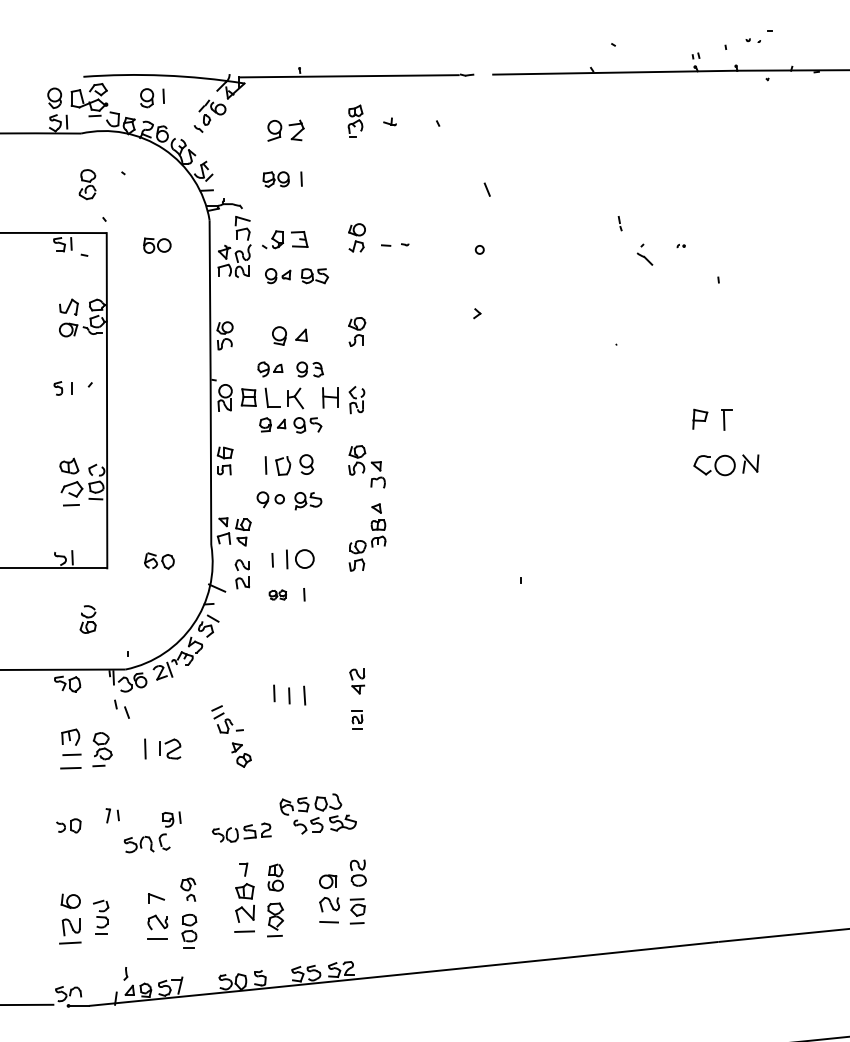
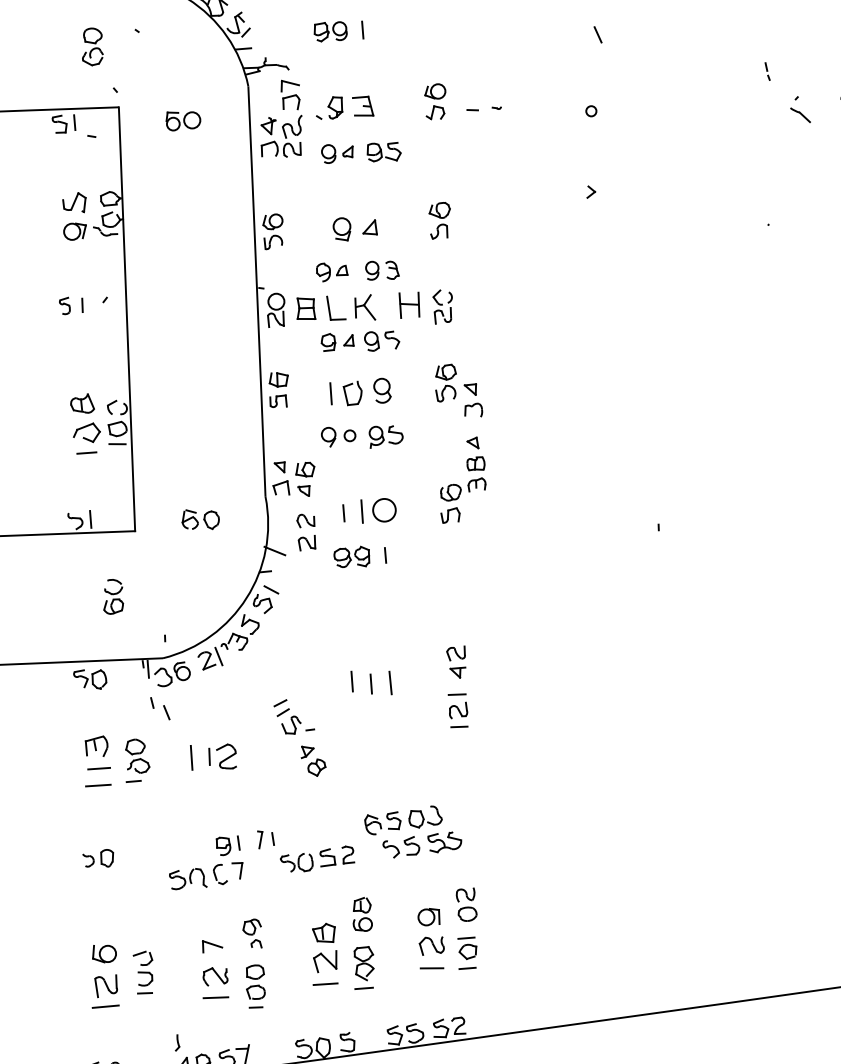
part: (277, 594) -> (351, 556), size x1.67
part: (357, 719) -> (458, 710), size x1.43
part: (112, 815) -> (265, 839), moved
part: (243, 869) -> (237, 870), moved

